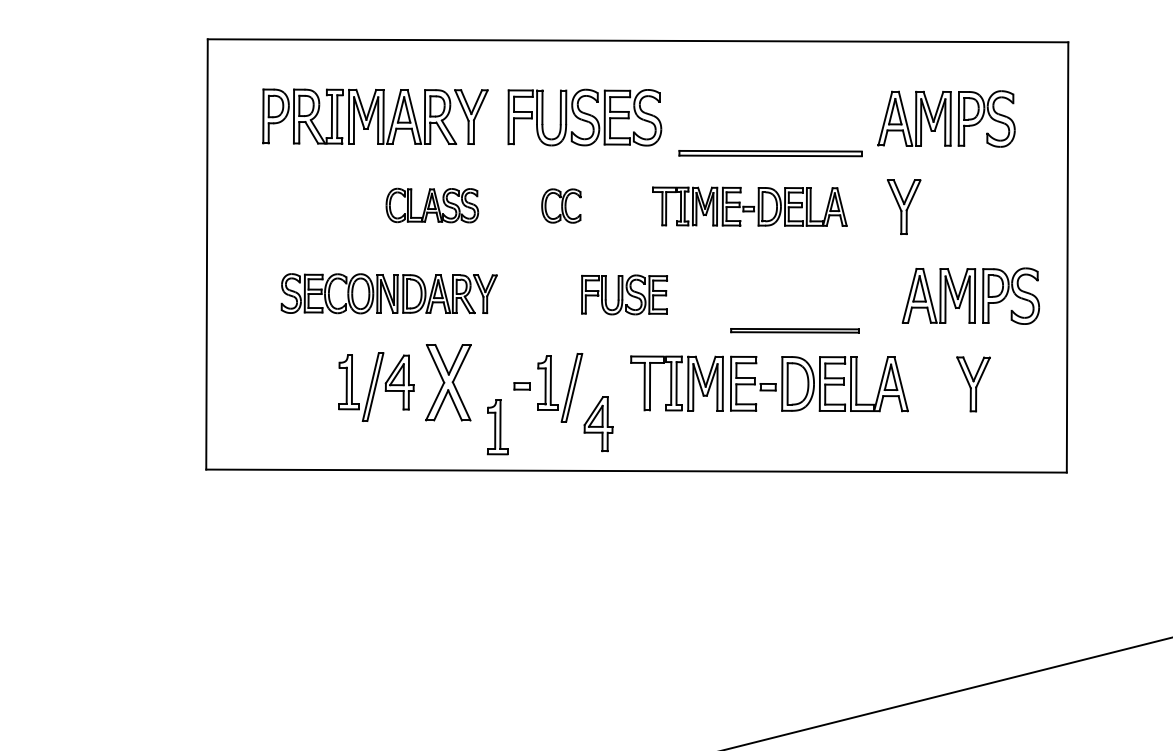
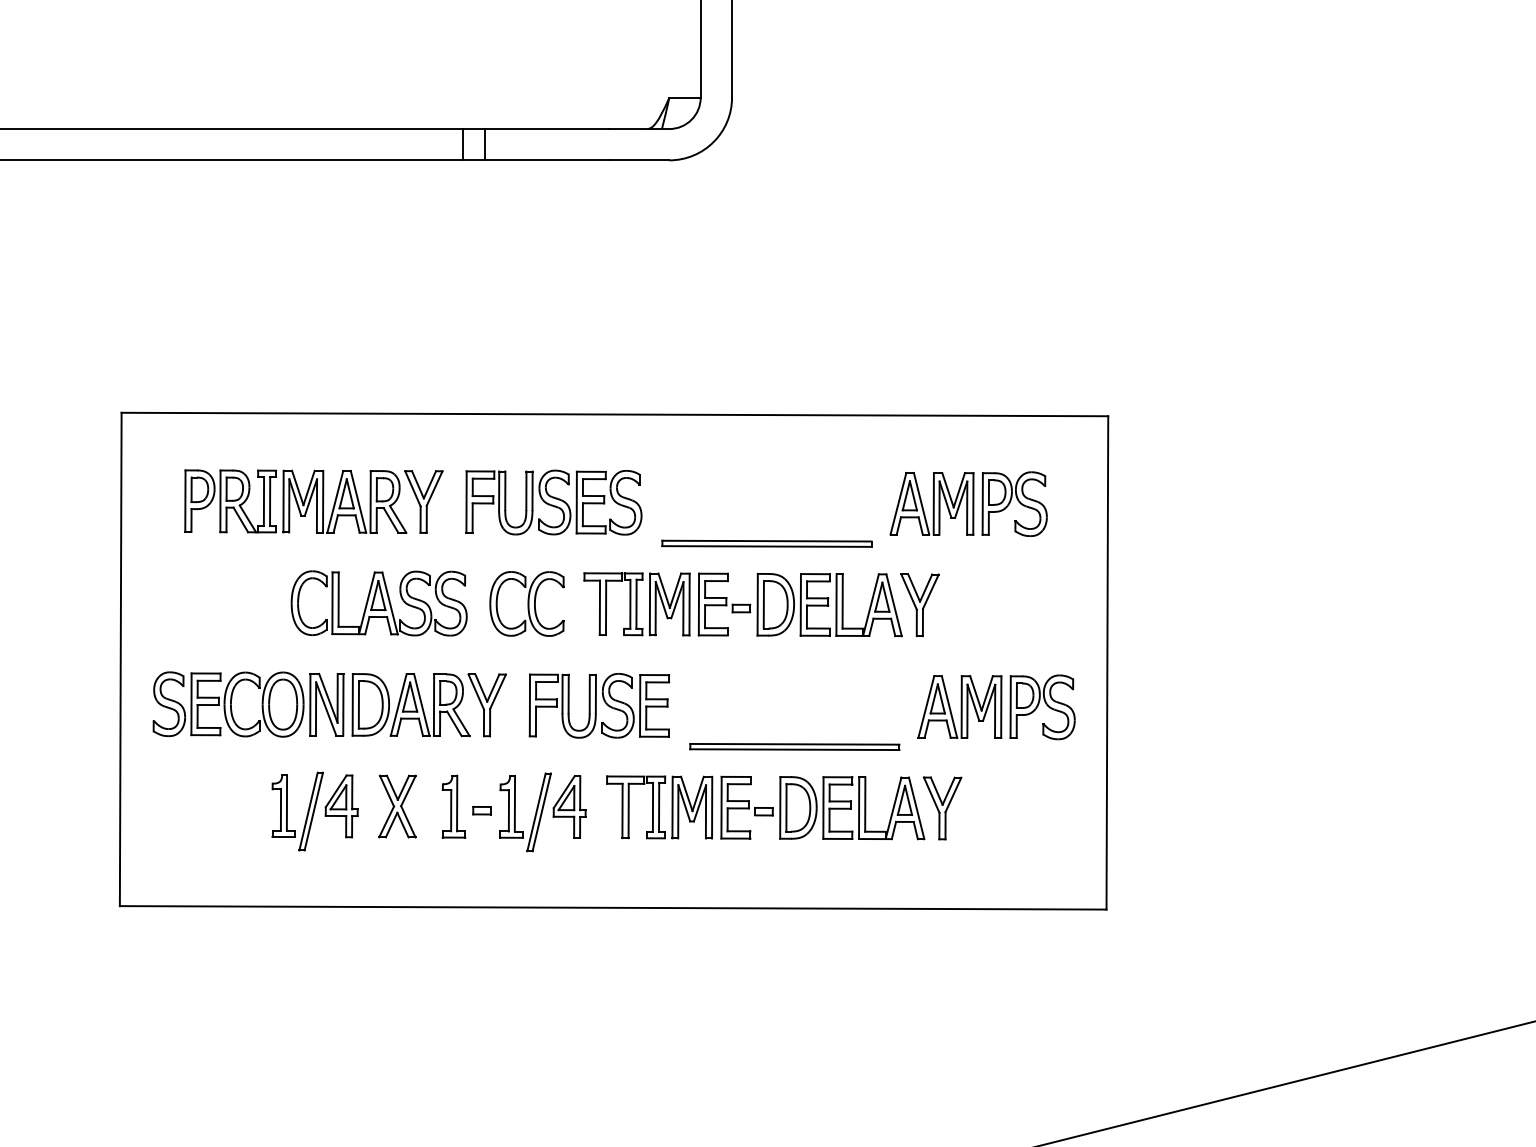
part: (431, 205) -> (378, 603), size x1.67
part: (560, 205) -> (526, 603), size x1.67
part: (749, 206) -> (742, 604), size x1.43
part: (389, 293) -> (329, 704), size x1.43
part: (624, 294) -> (599, 705), size x1.43
part: (794, 330) -> (794, 746), size x1.43
part: (448, 382) -> (397, 806), size x0.71
part: (973, 384) -> (942, 808), moved
part: (598, 423) -> (569, 806), moved
part: (497, 427) -> (453, 806), moved

